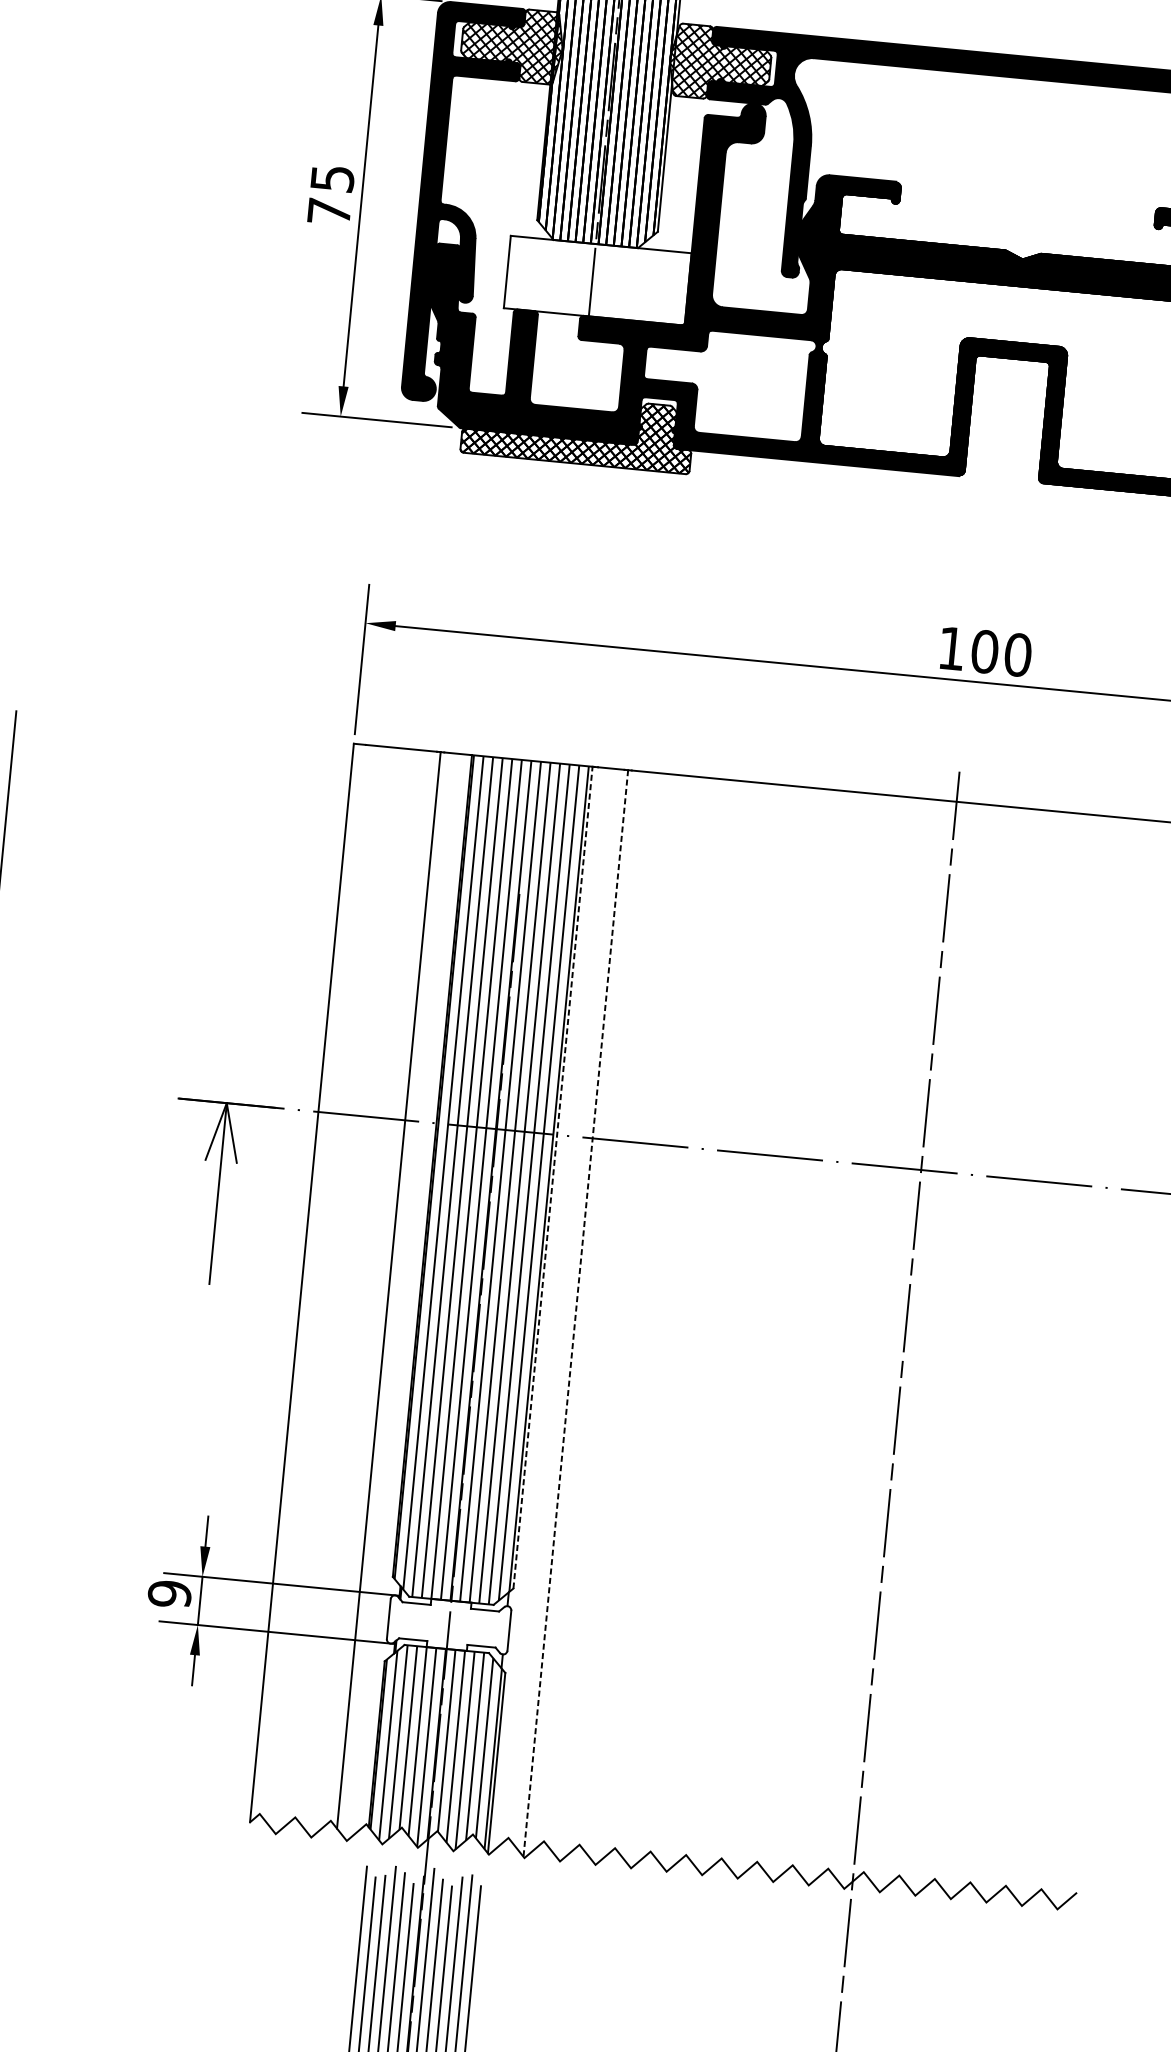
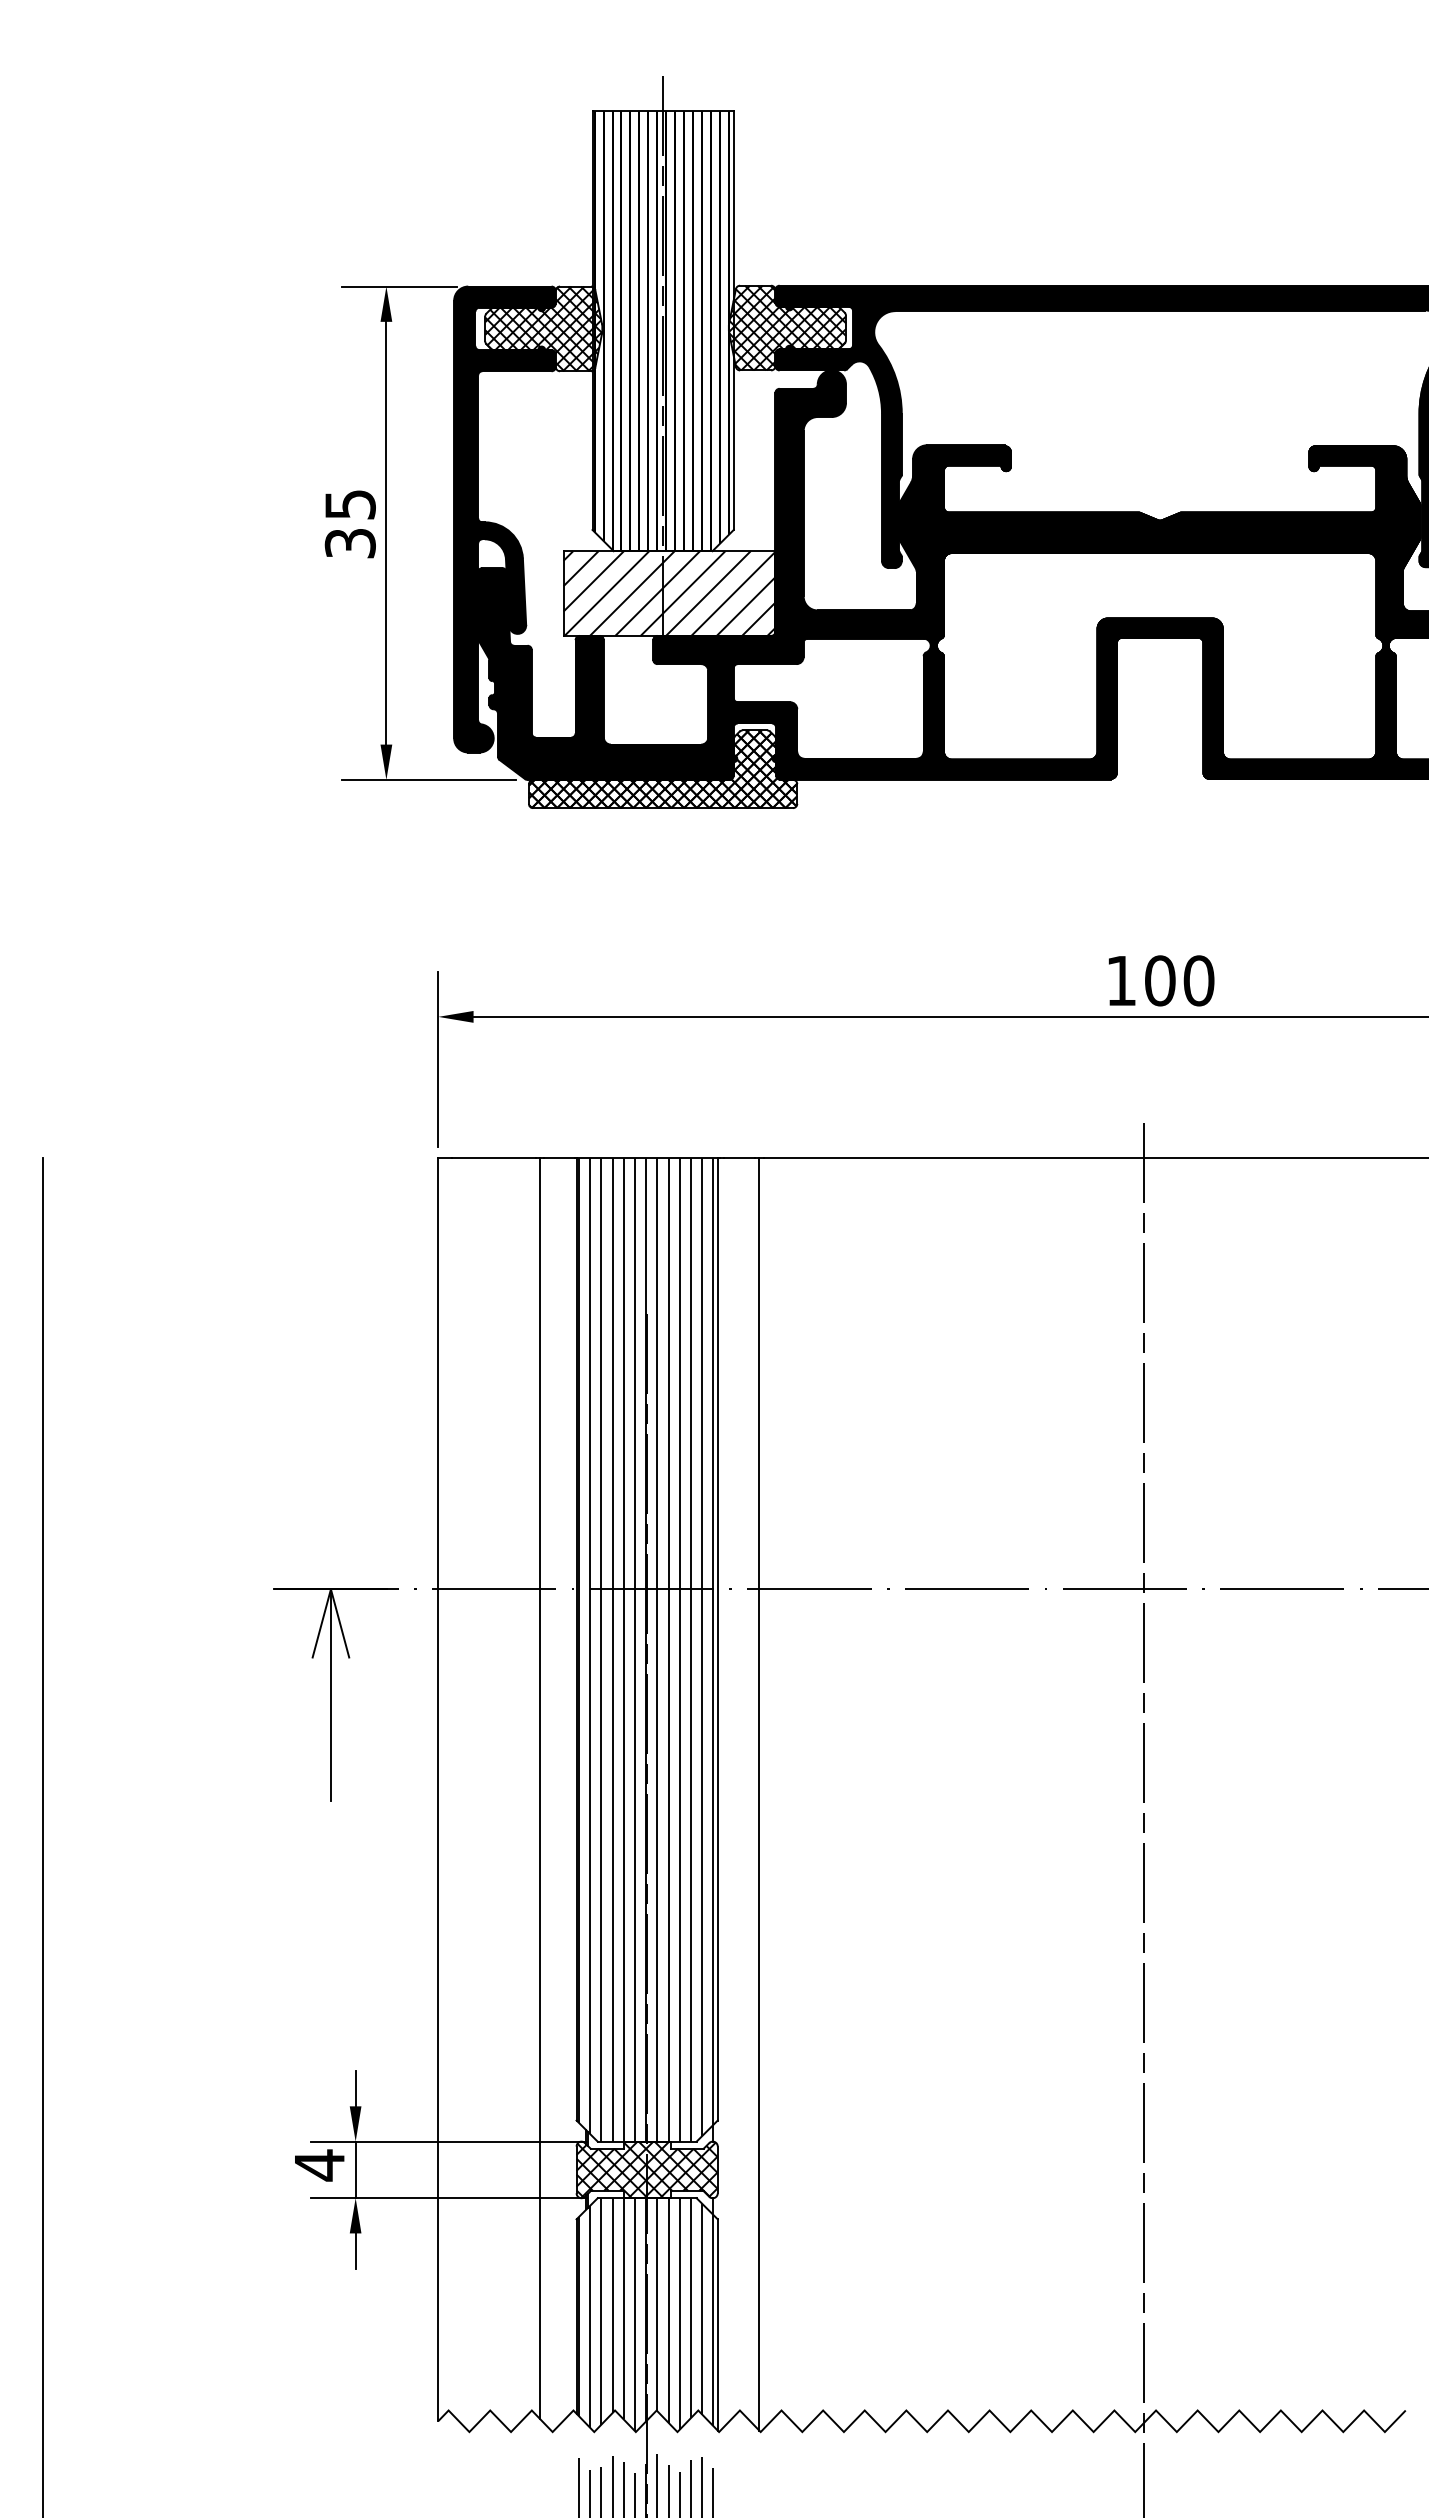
text: (328, 211) -> (349, 543), 75 -> 35
hatch: (597, 280) -> (669, 593), added
line: (552, 1176) -> (717, 1638), dashed -> solid
line: (575, 1313) -> (759, 1794), dashed -> solid
text: (169, 1594) -> (319, 2165), 9 -> 4
hatch: (448, 1624) -> (646, 2169), added

